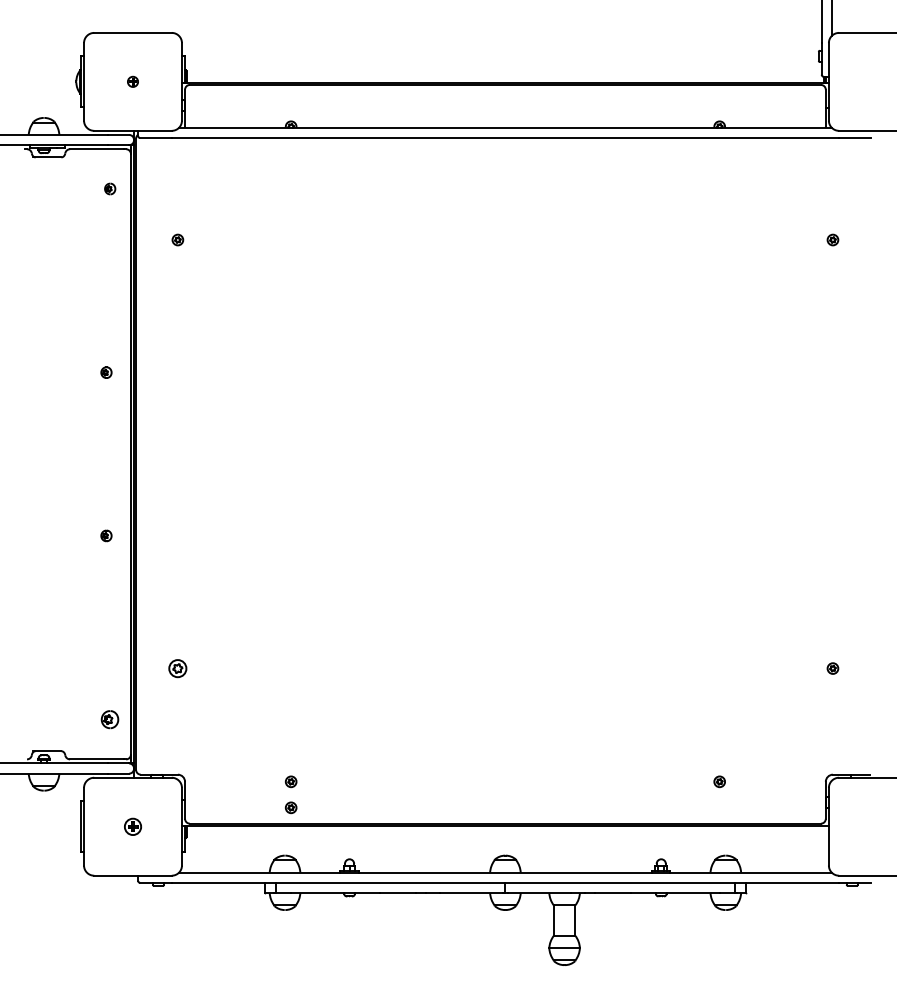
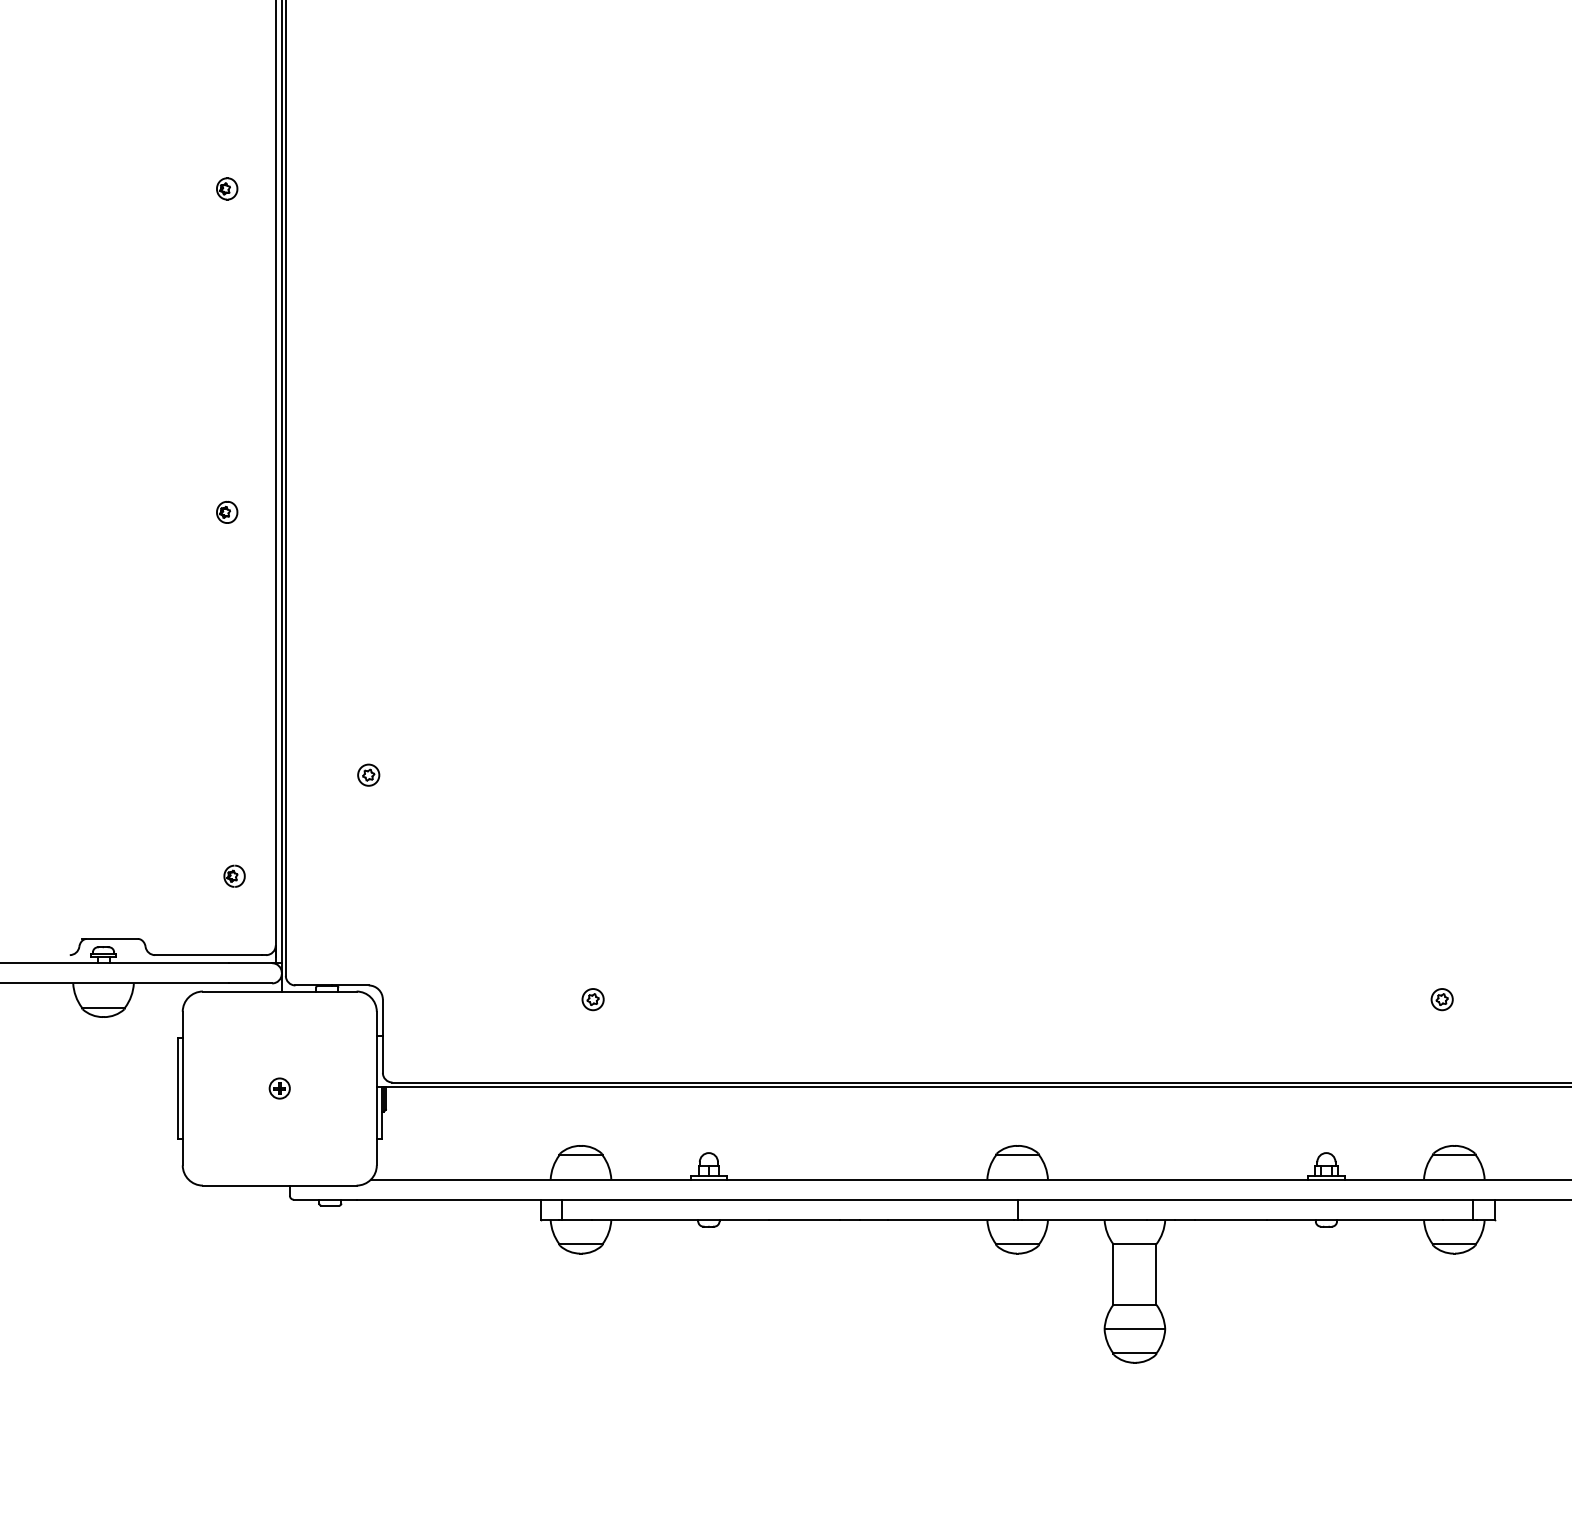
part: (177, 668) -> (367, 775), size x0.62
part: (110, 719) -> (235, 876), size x0.62
part: (290, 807) -> (591, 1050), removed
part: (132, 826) -> (278, 1088), size x0.62

